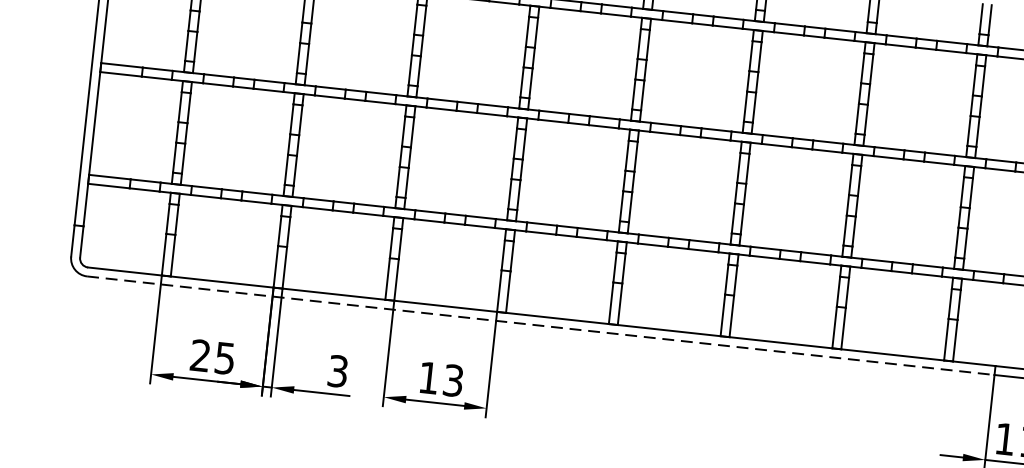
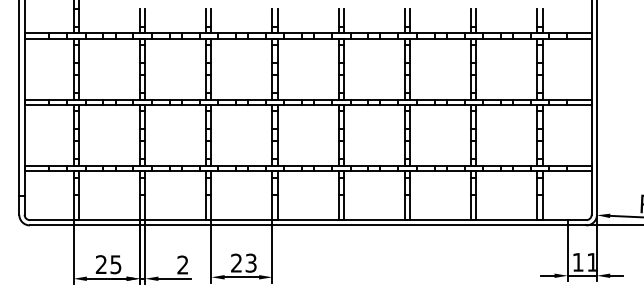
line: (540, 325) -> (298, 225), dashed -> solid
text: (337, 370) -> (182, 264), 3 -> 2
text: (428, 376) -> (236, 262), 13 -> 23

